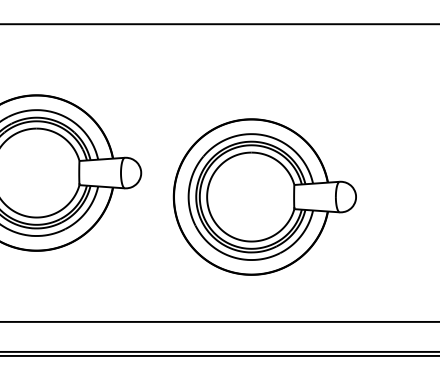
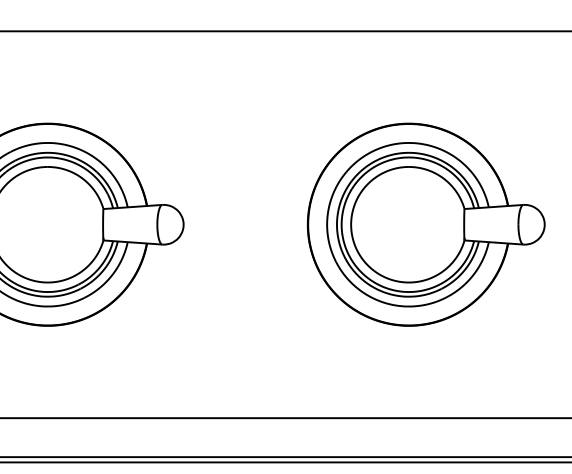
part: (264, 196) -> (425, 224), moved

